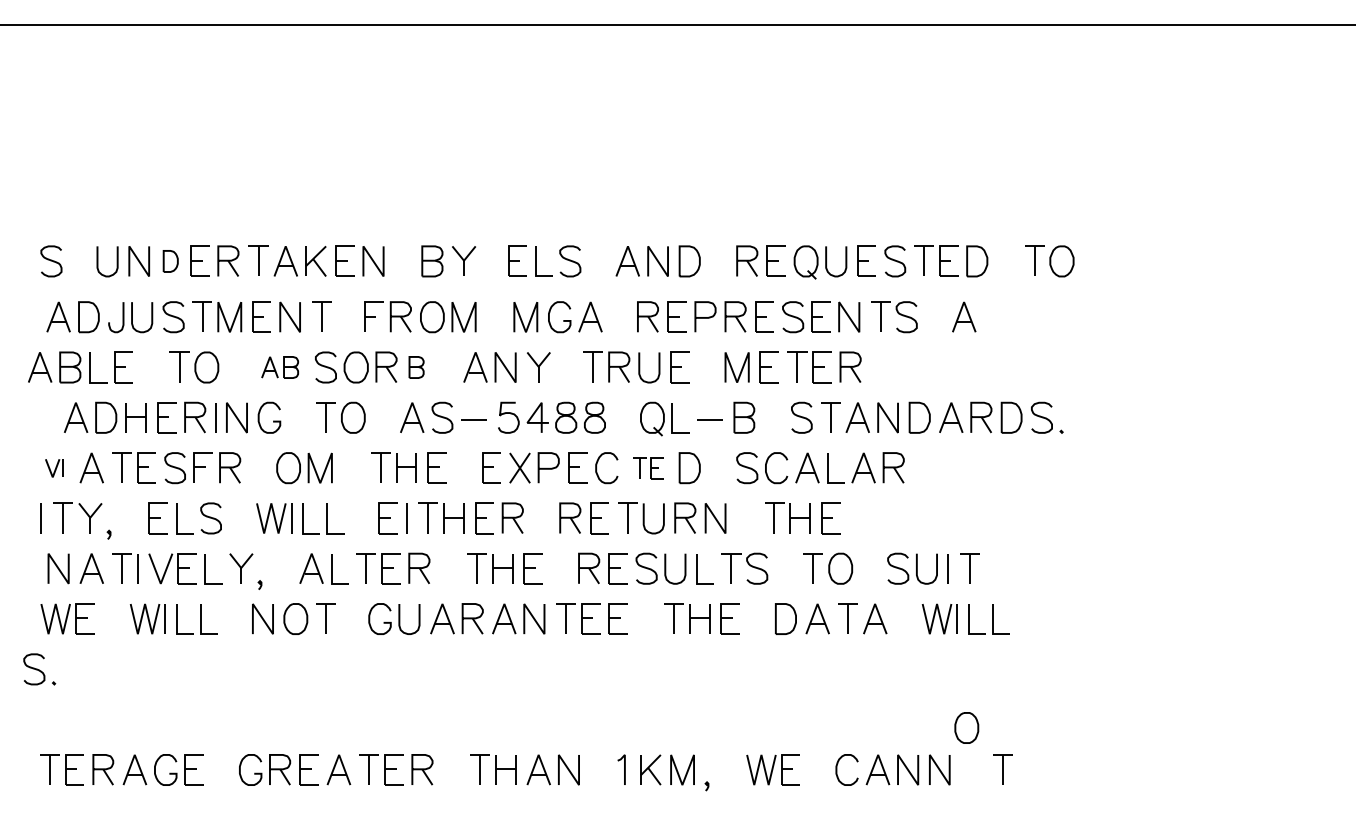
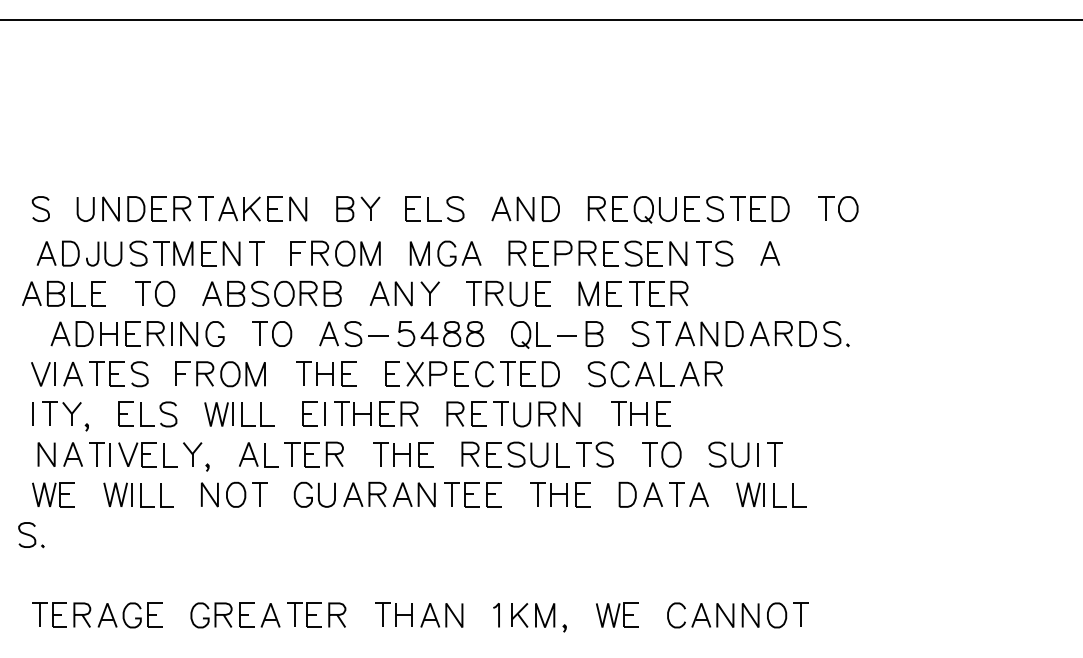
part: (170, 261) -> (136, 209), size x1.43
part: (279, 367) -> (223, 293), size x1.43
part: (416, 367) -> (332, 293), size x1.43
part: (217, 467) -> (195, 373), moved
part: (648, 467) -> (517, 373), size x1.43
part: (54, 468) -> (43, 374), size x1.67
part: (966, 727) -> (776, 615), moved

